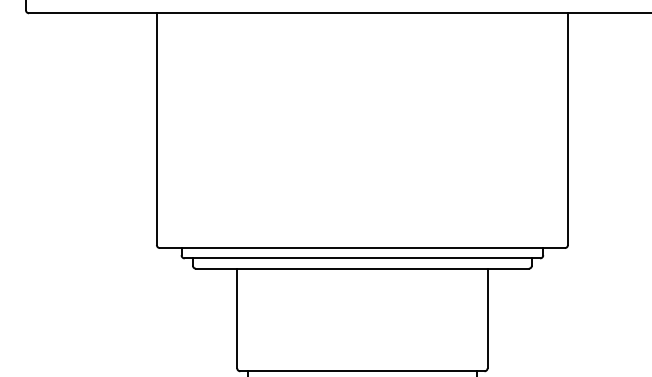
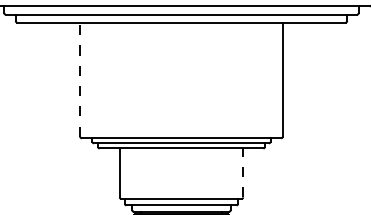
line: (157, 128) -> (80, 79), solid -> dashed
line: (488, 317) -> (243, 172), solid -> dashed

